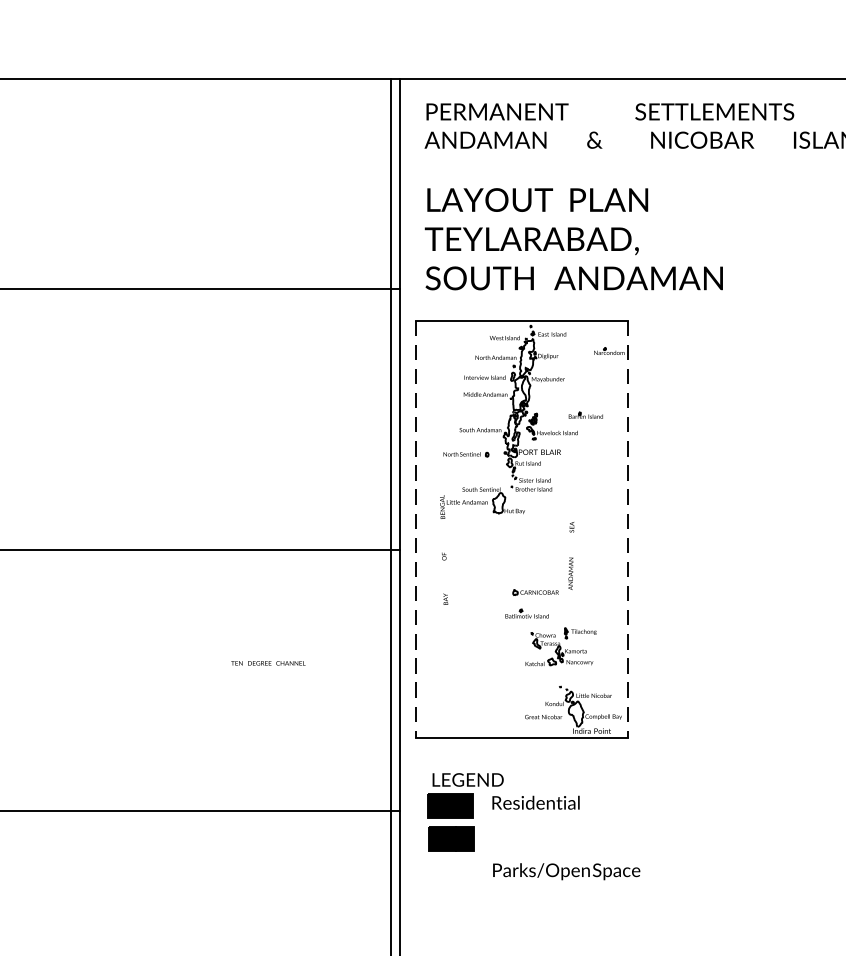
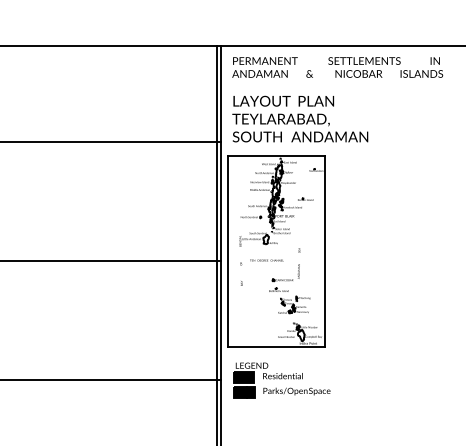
line: (416, 529) -> (228, 251), dashed -> solid
line: (629, 529) -> (325, 251), dashed -> solid
text: (267, 663) -> (266, 260), moved
text: (565, 871) -> (296, 391), moved

